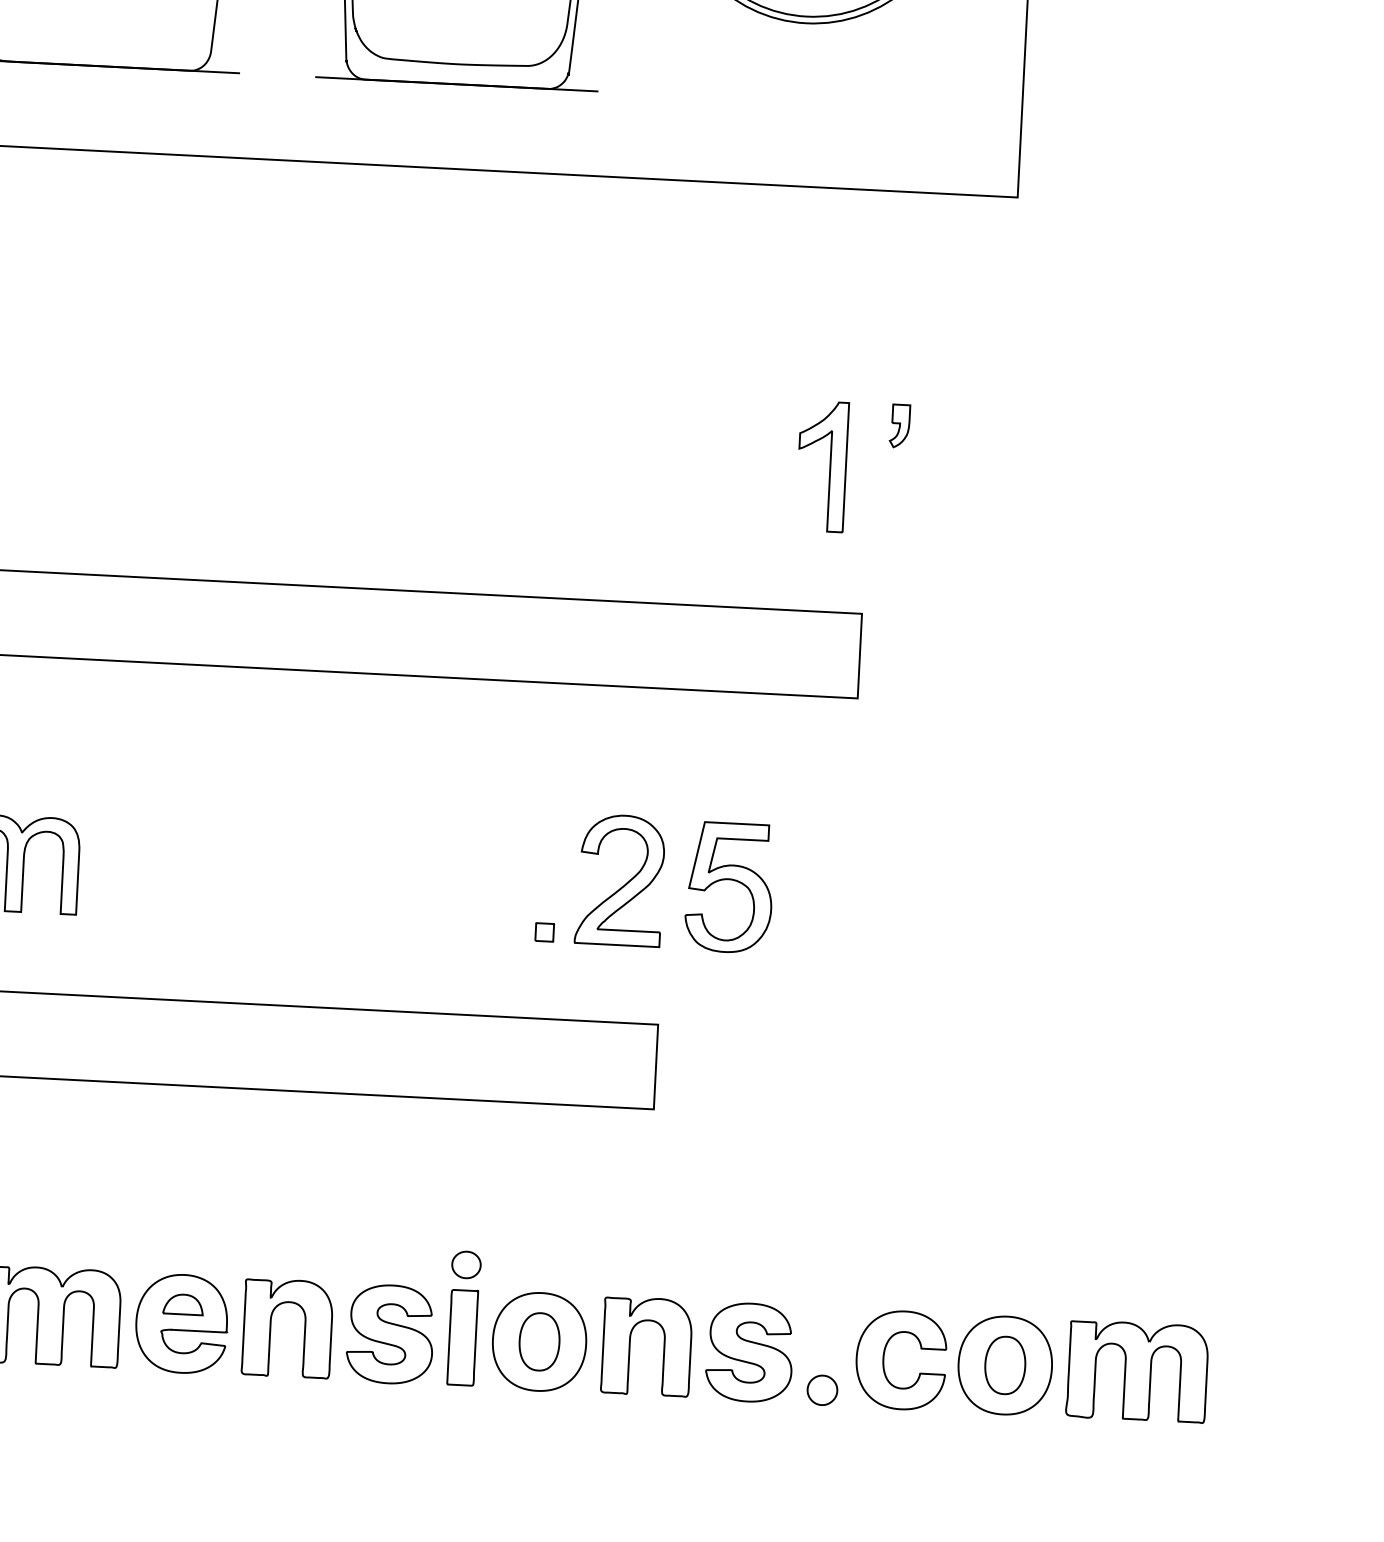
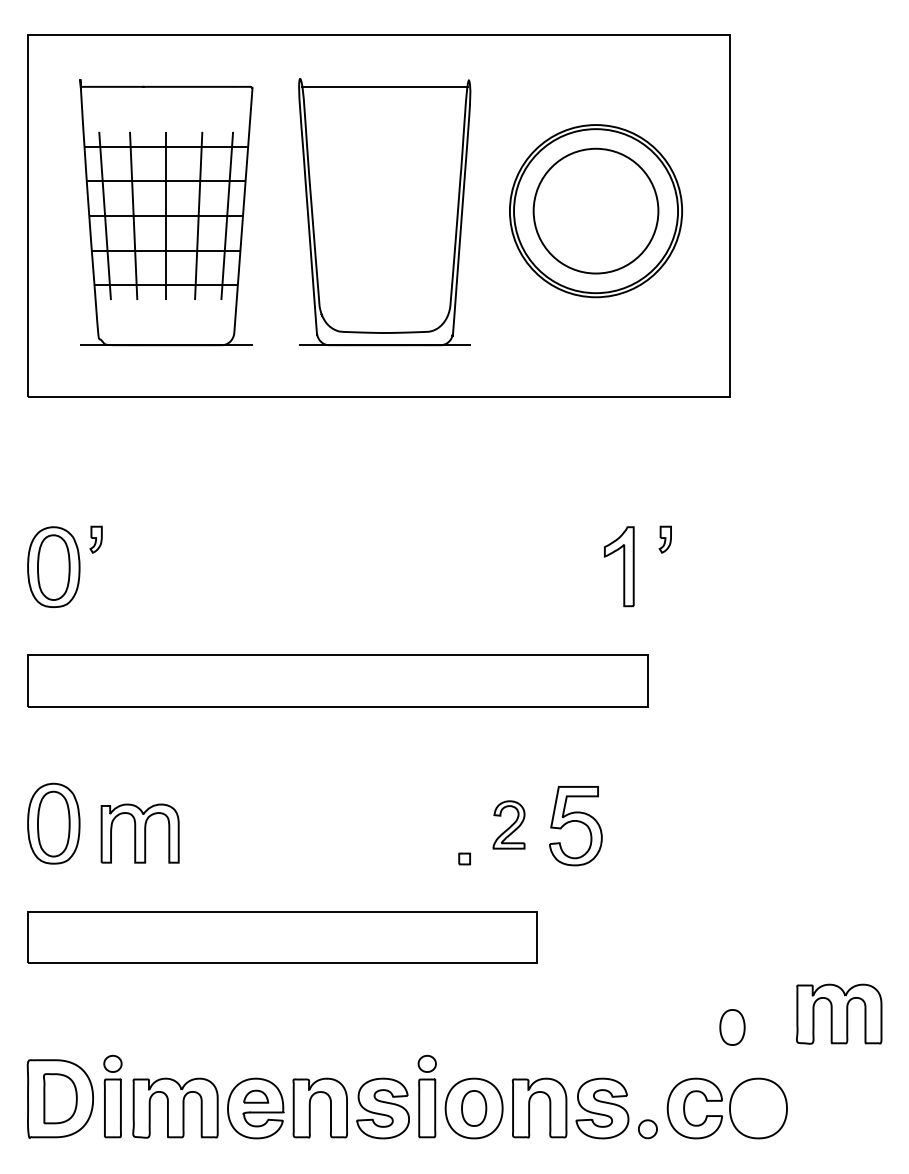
part: (619, 879) -> (508, 824), size x0.6
part: (1005, 1365) -> (732, 1027), moved
part: (1138, 1370) -> (839, 1013), moved

